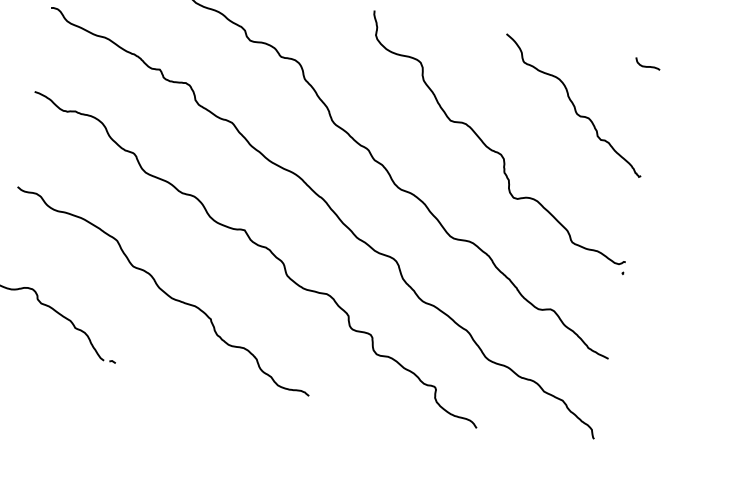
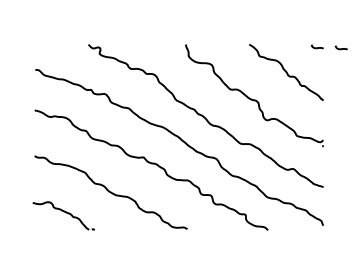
curve: (695, 76) -> (340, 48), added

